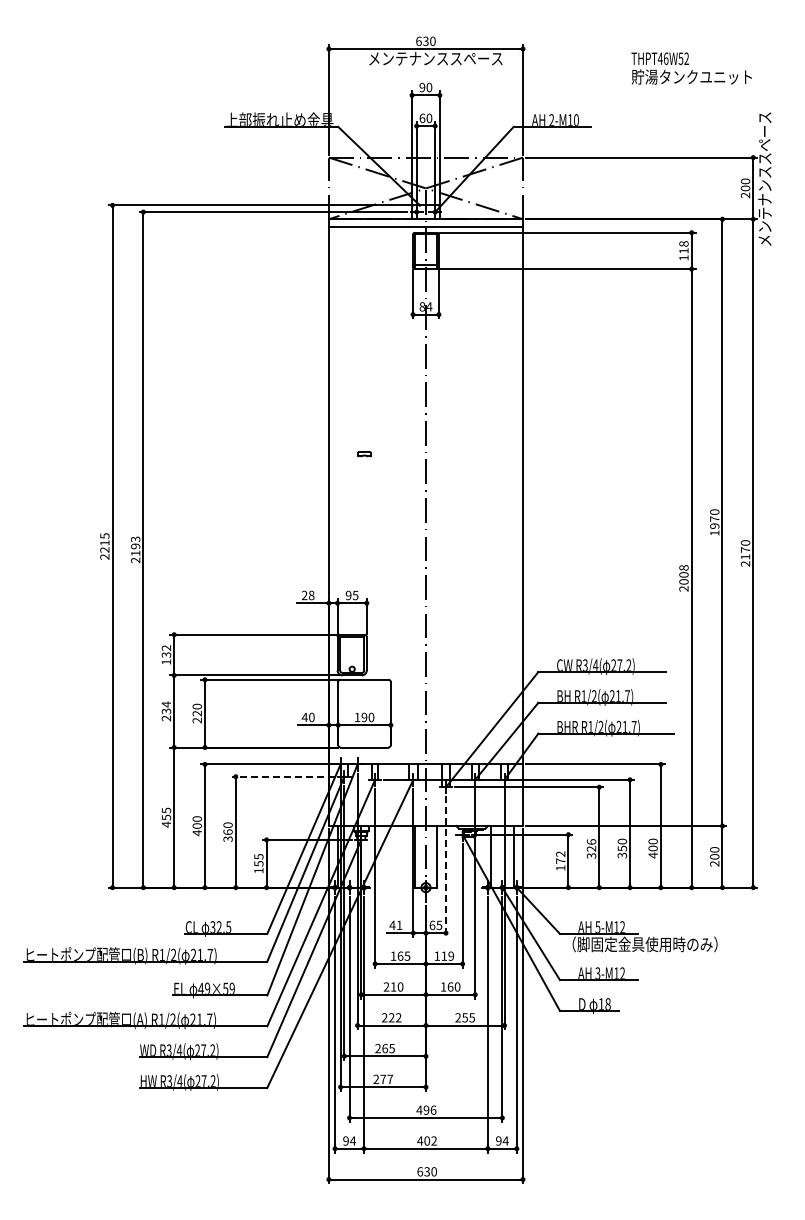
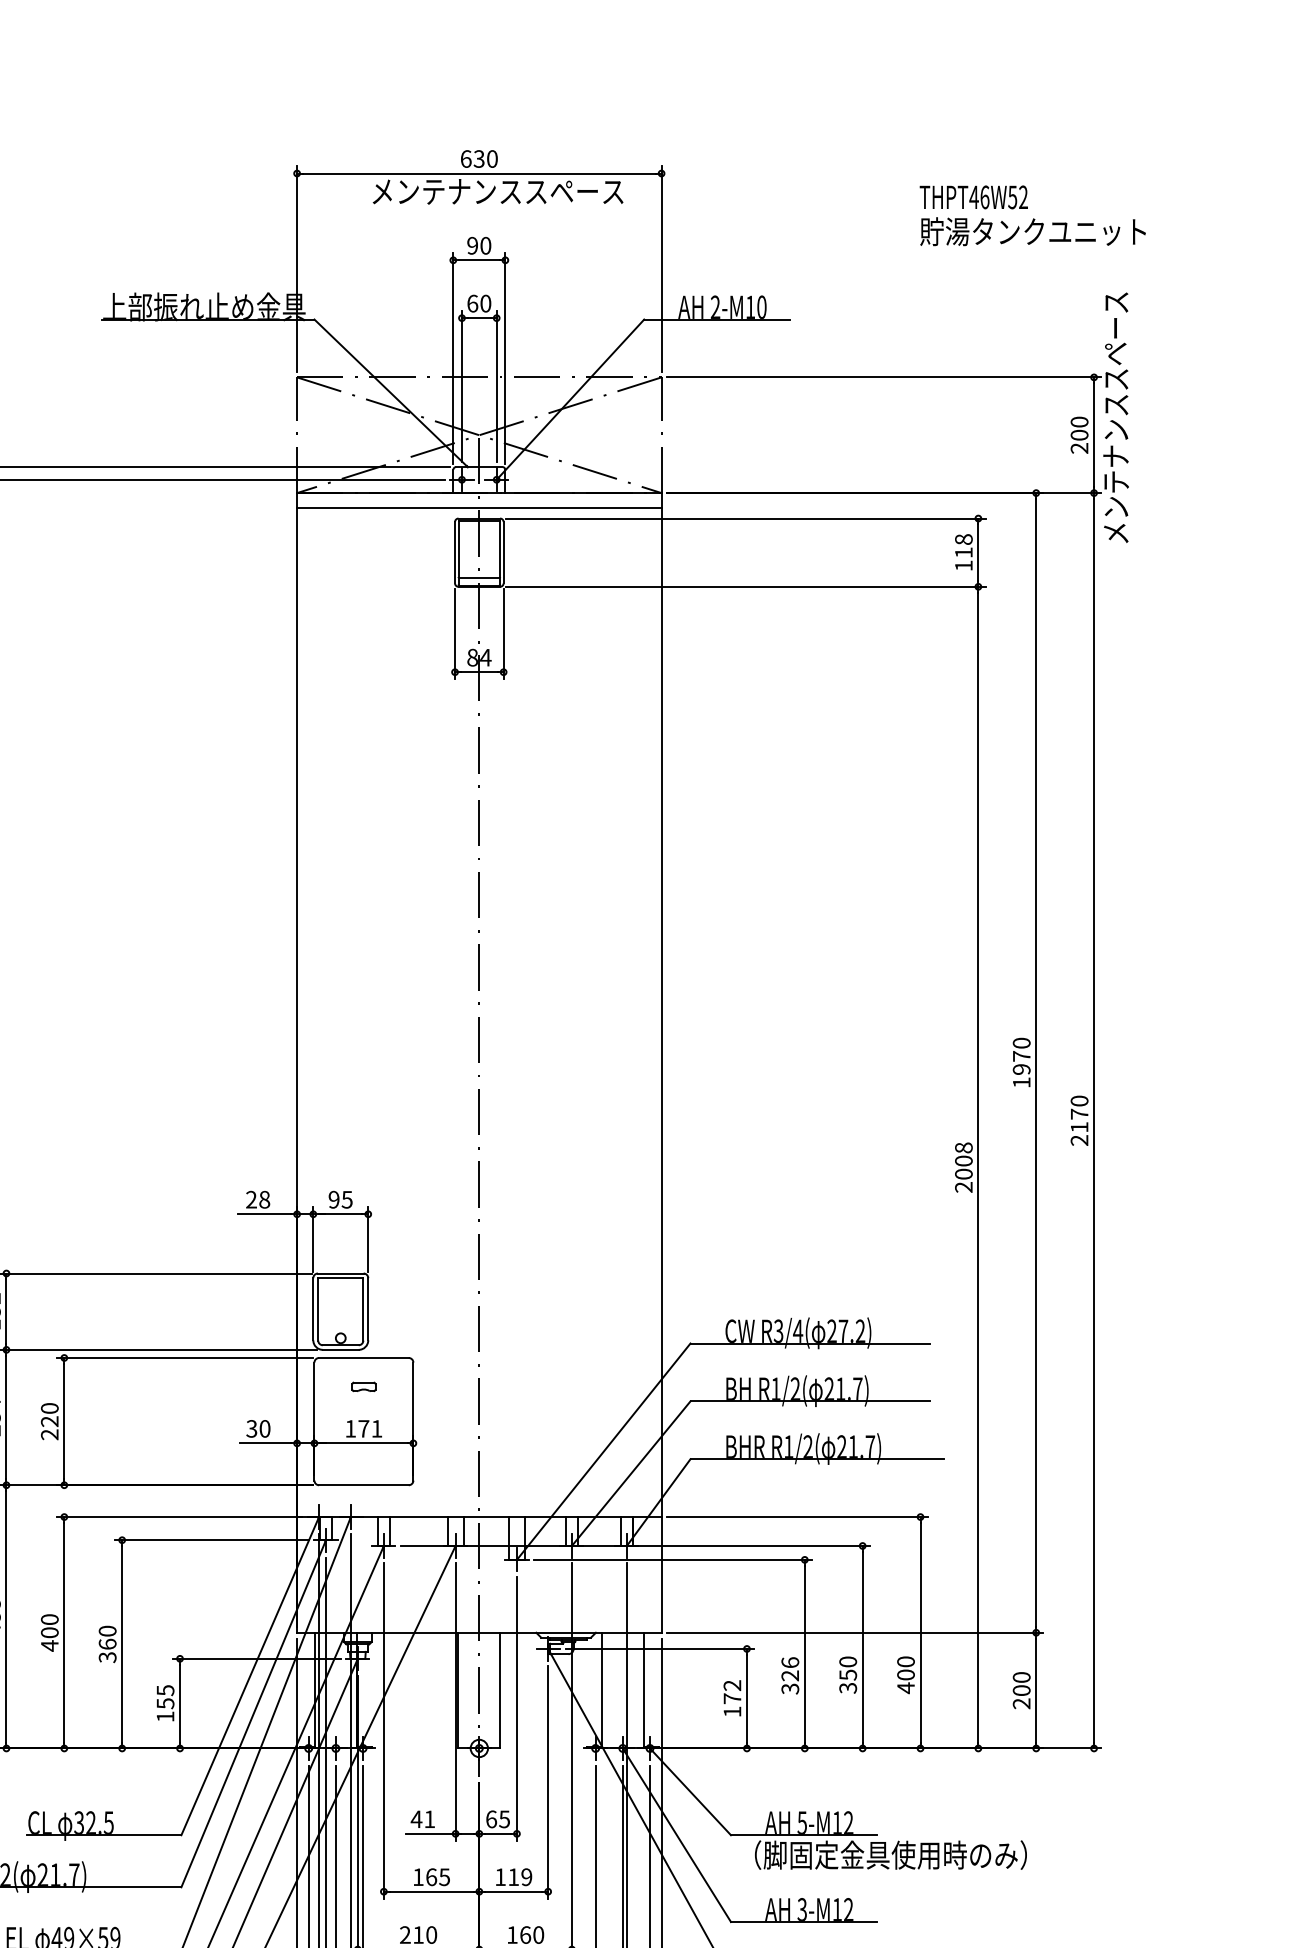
text: (691, 68) -> (1032, 215), moved
part: (364, 454) -> (363, 1387), moved
text: (304, 717) -> (251, 1428), 40 -> 30
text: (367, 717) -> (369, 1428), 190 -> 171
line: (283, 776) -> (211, 1539), dashed -> solid
line: (445, 867) -> (516, 1710), dashed -> solid

